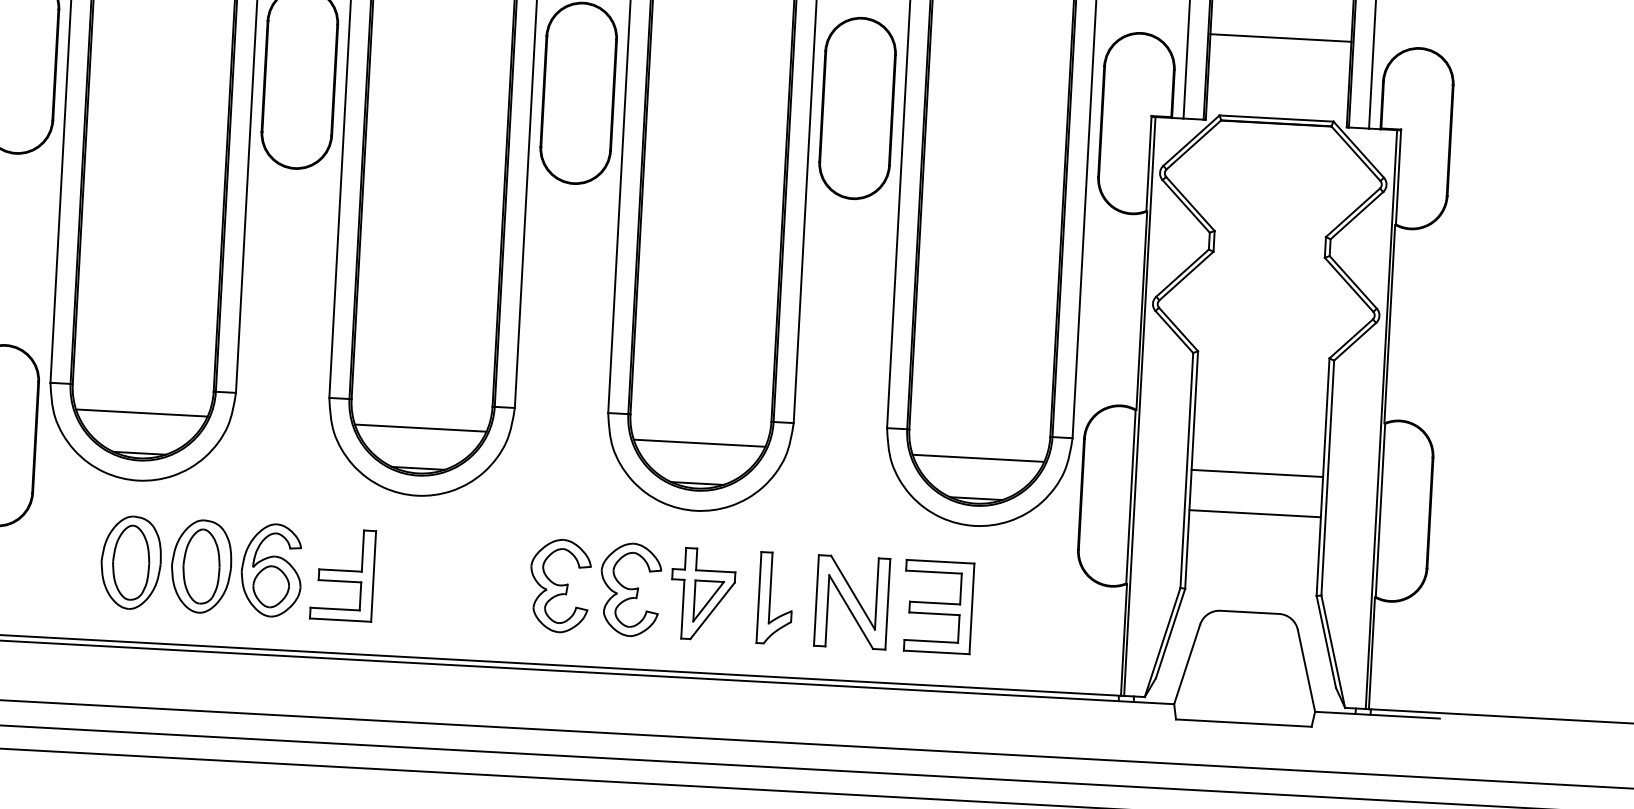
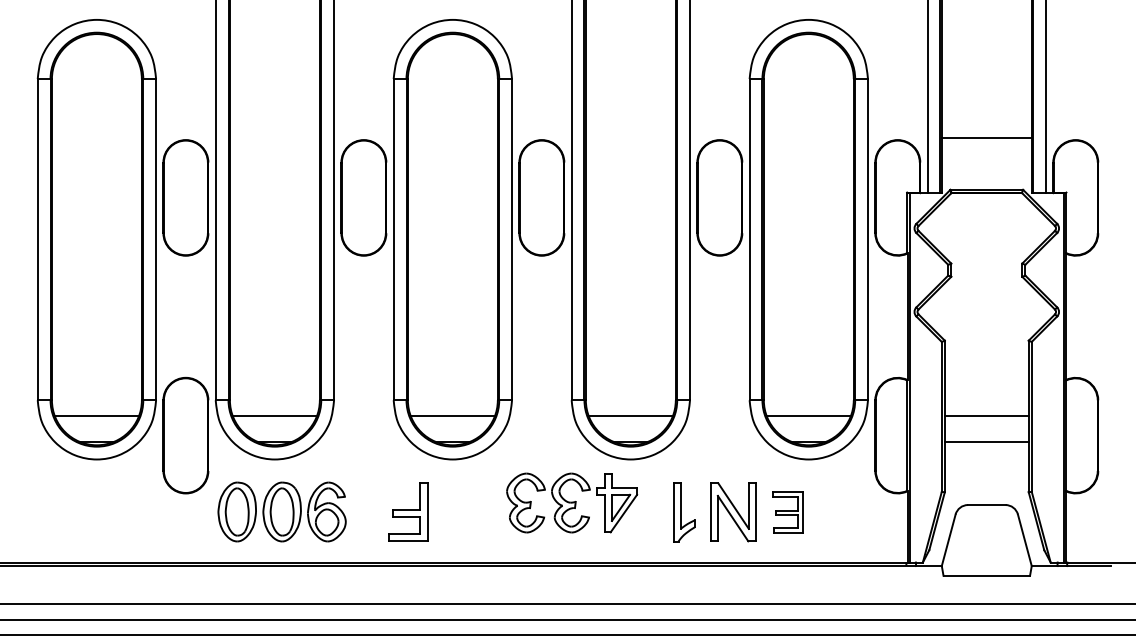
part: (200, 565) -> (281, 511), moved
part: (633, 589) -> (572, 502), moved
part: (938, 605) -> (788, 511), size x0.7

